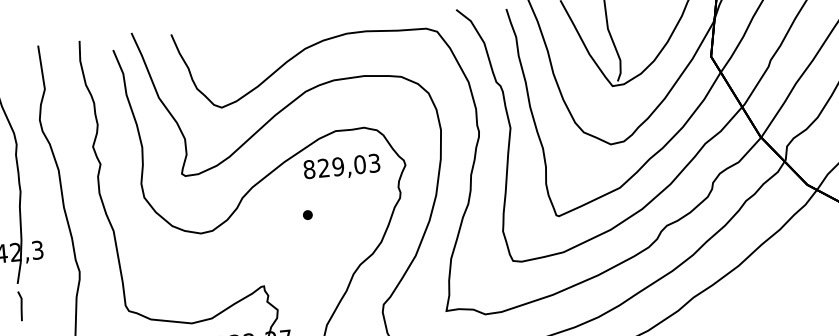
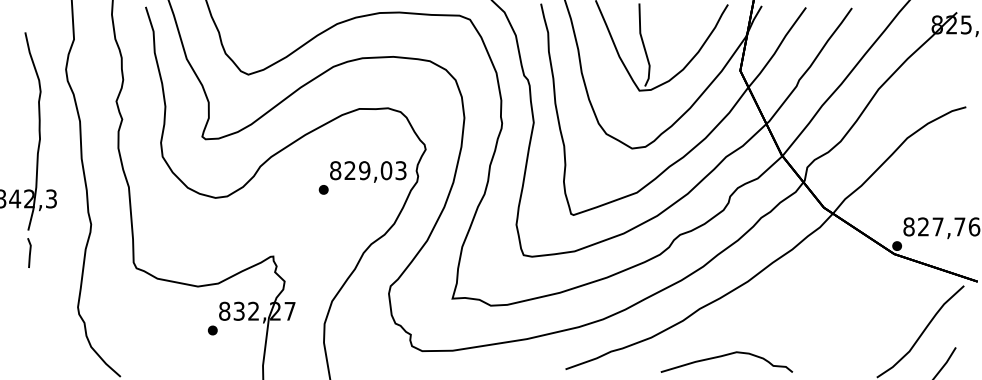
text: (342, 167) -> (368, 171), moved

